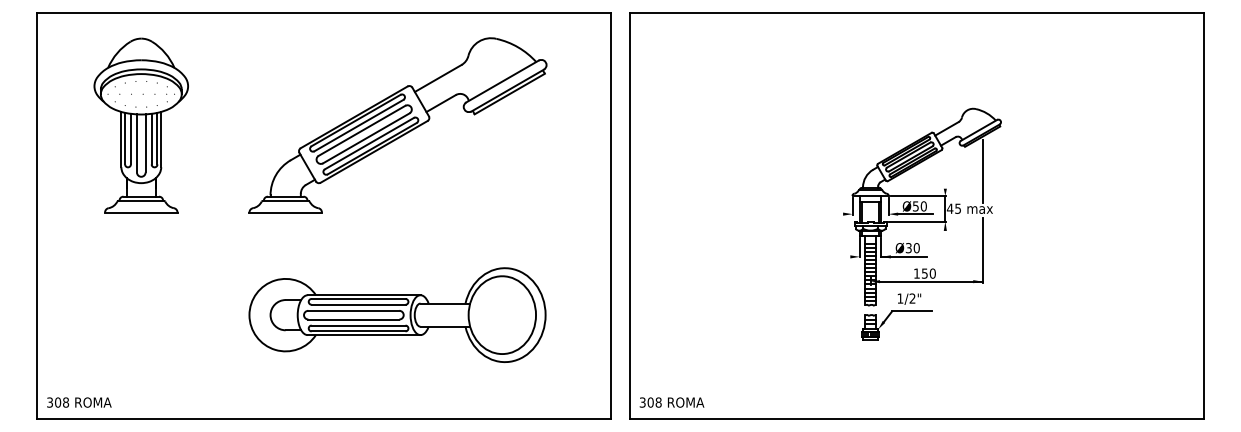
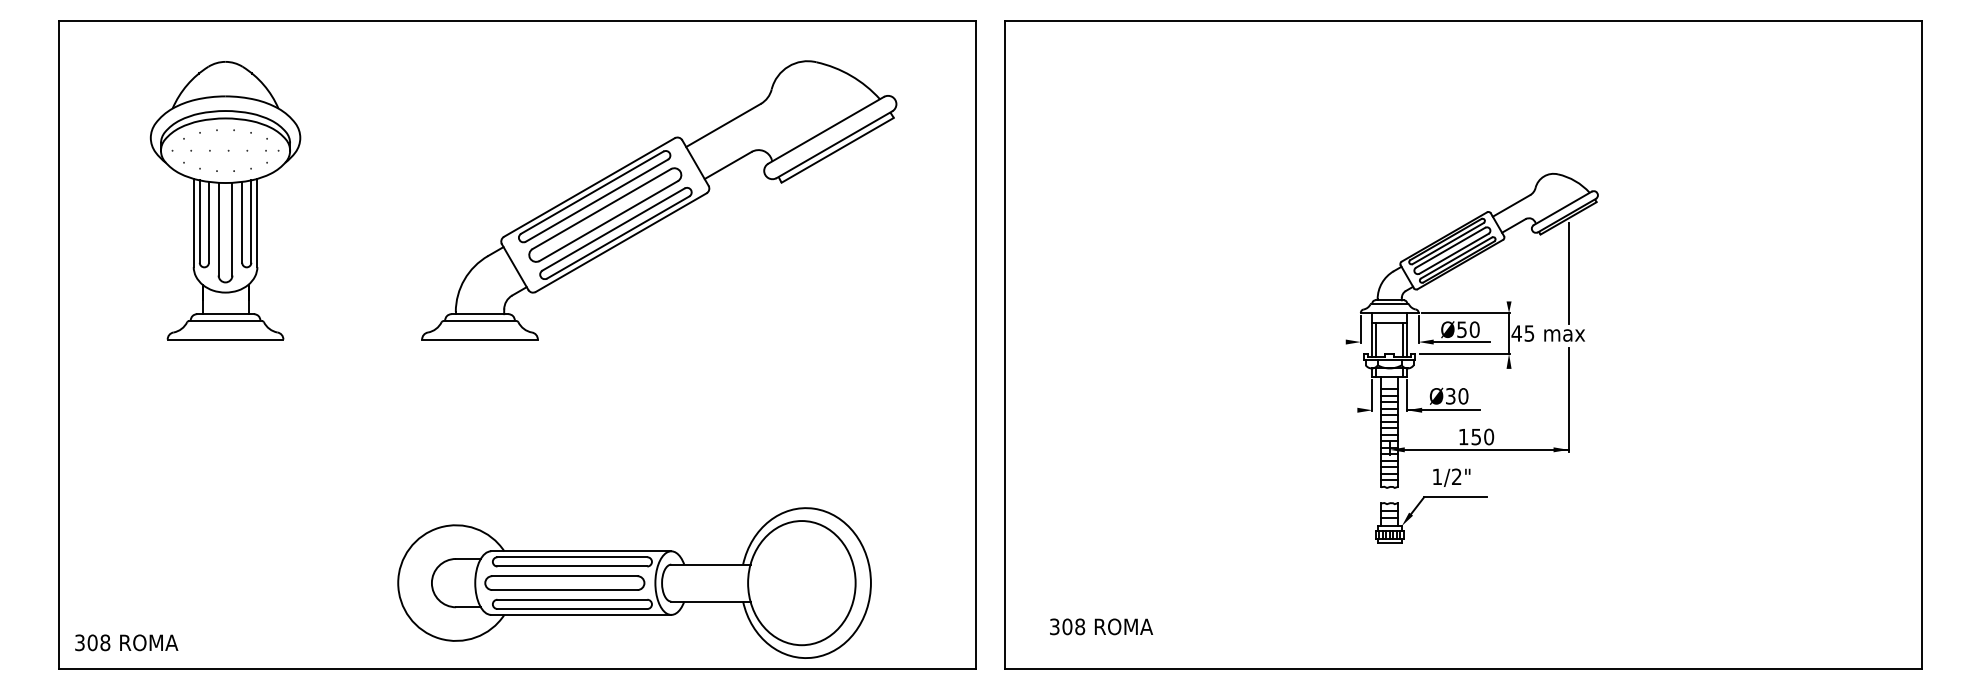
part: (397, 125) -> (658, 200), moved
part: (397, 314) -> (634, 582), moved
text: (671, 402) -> (1100, 626), moved

